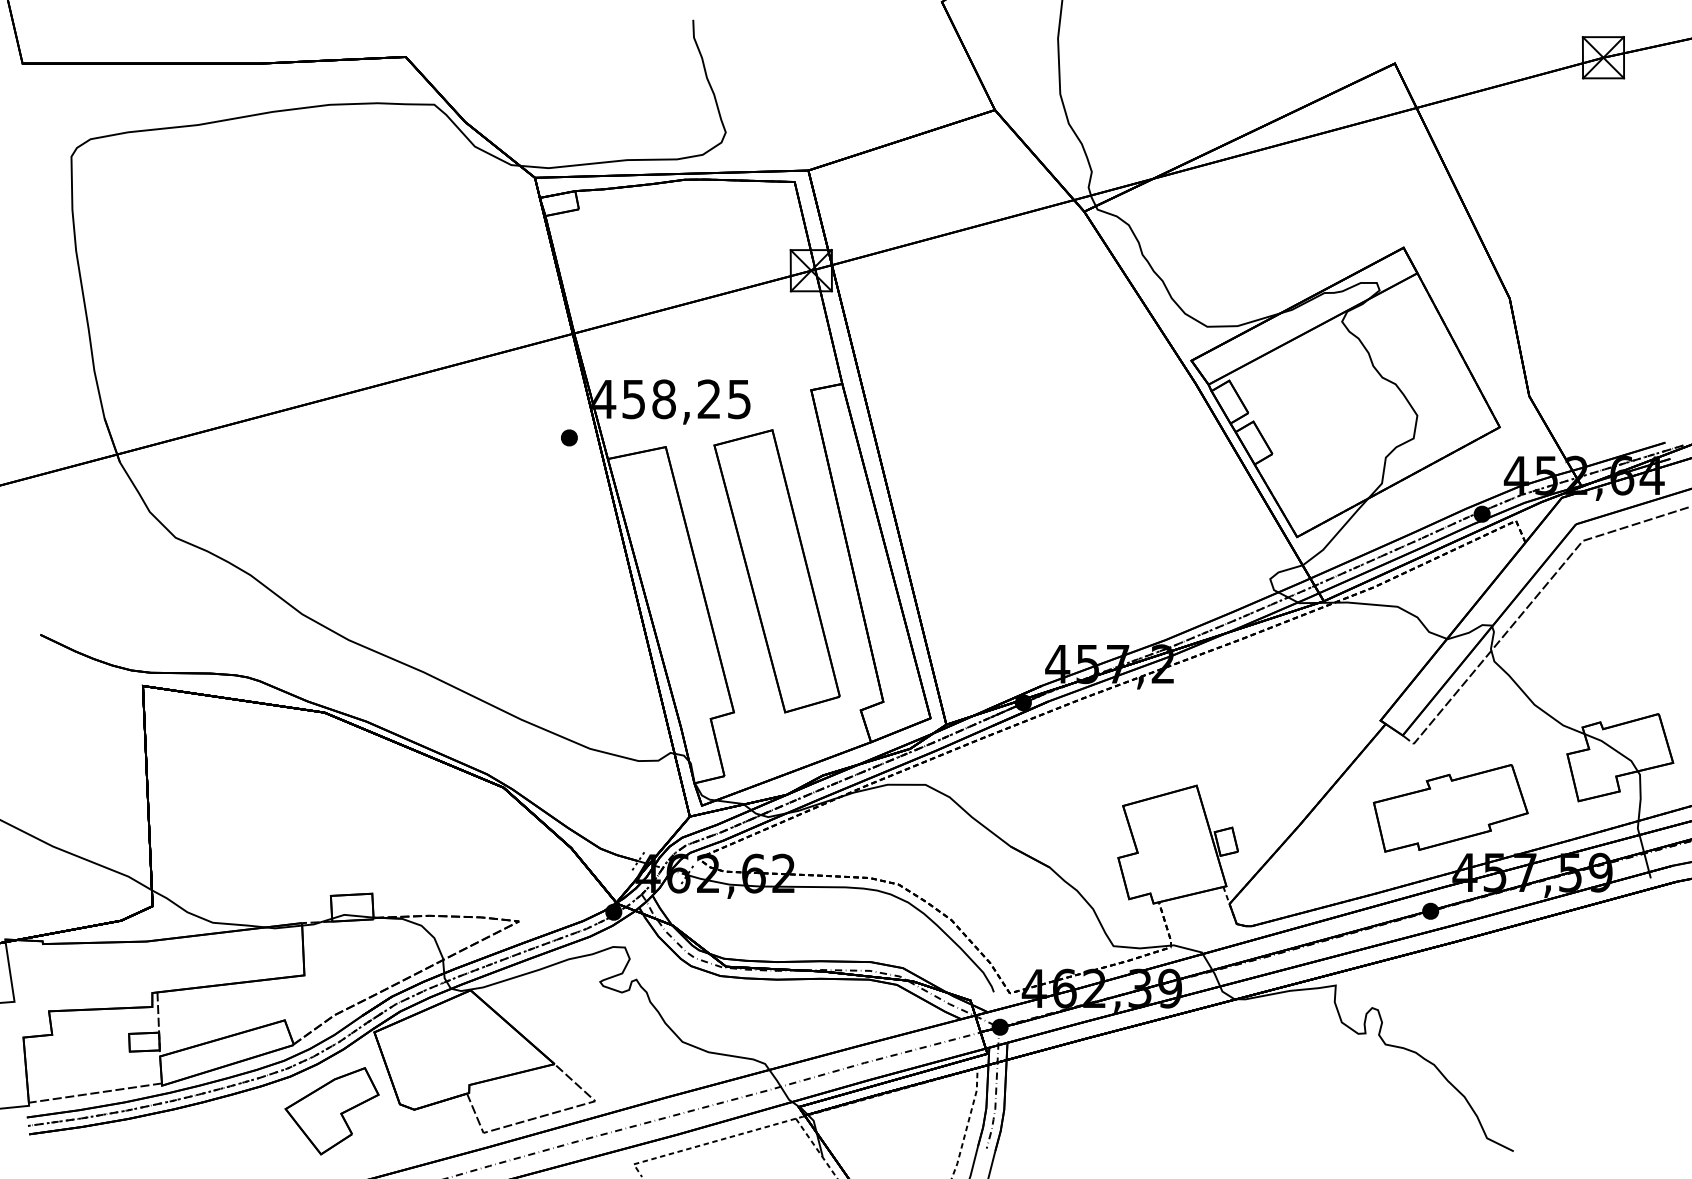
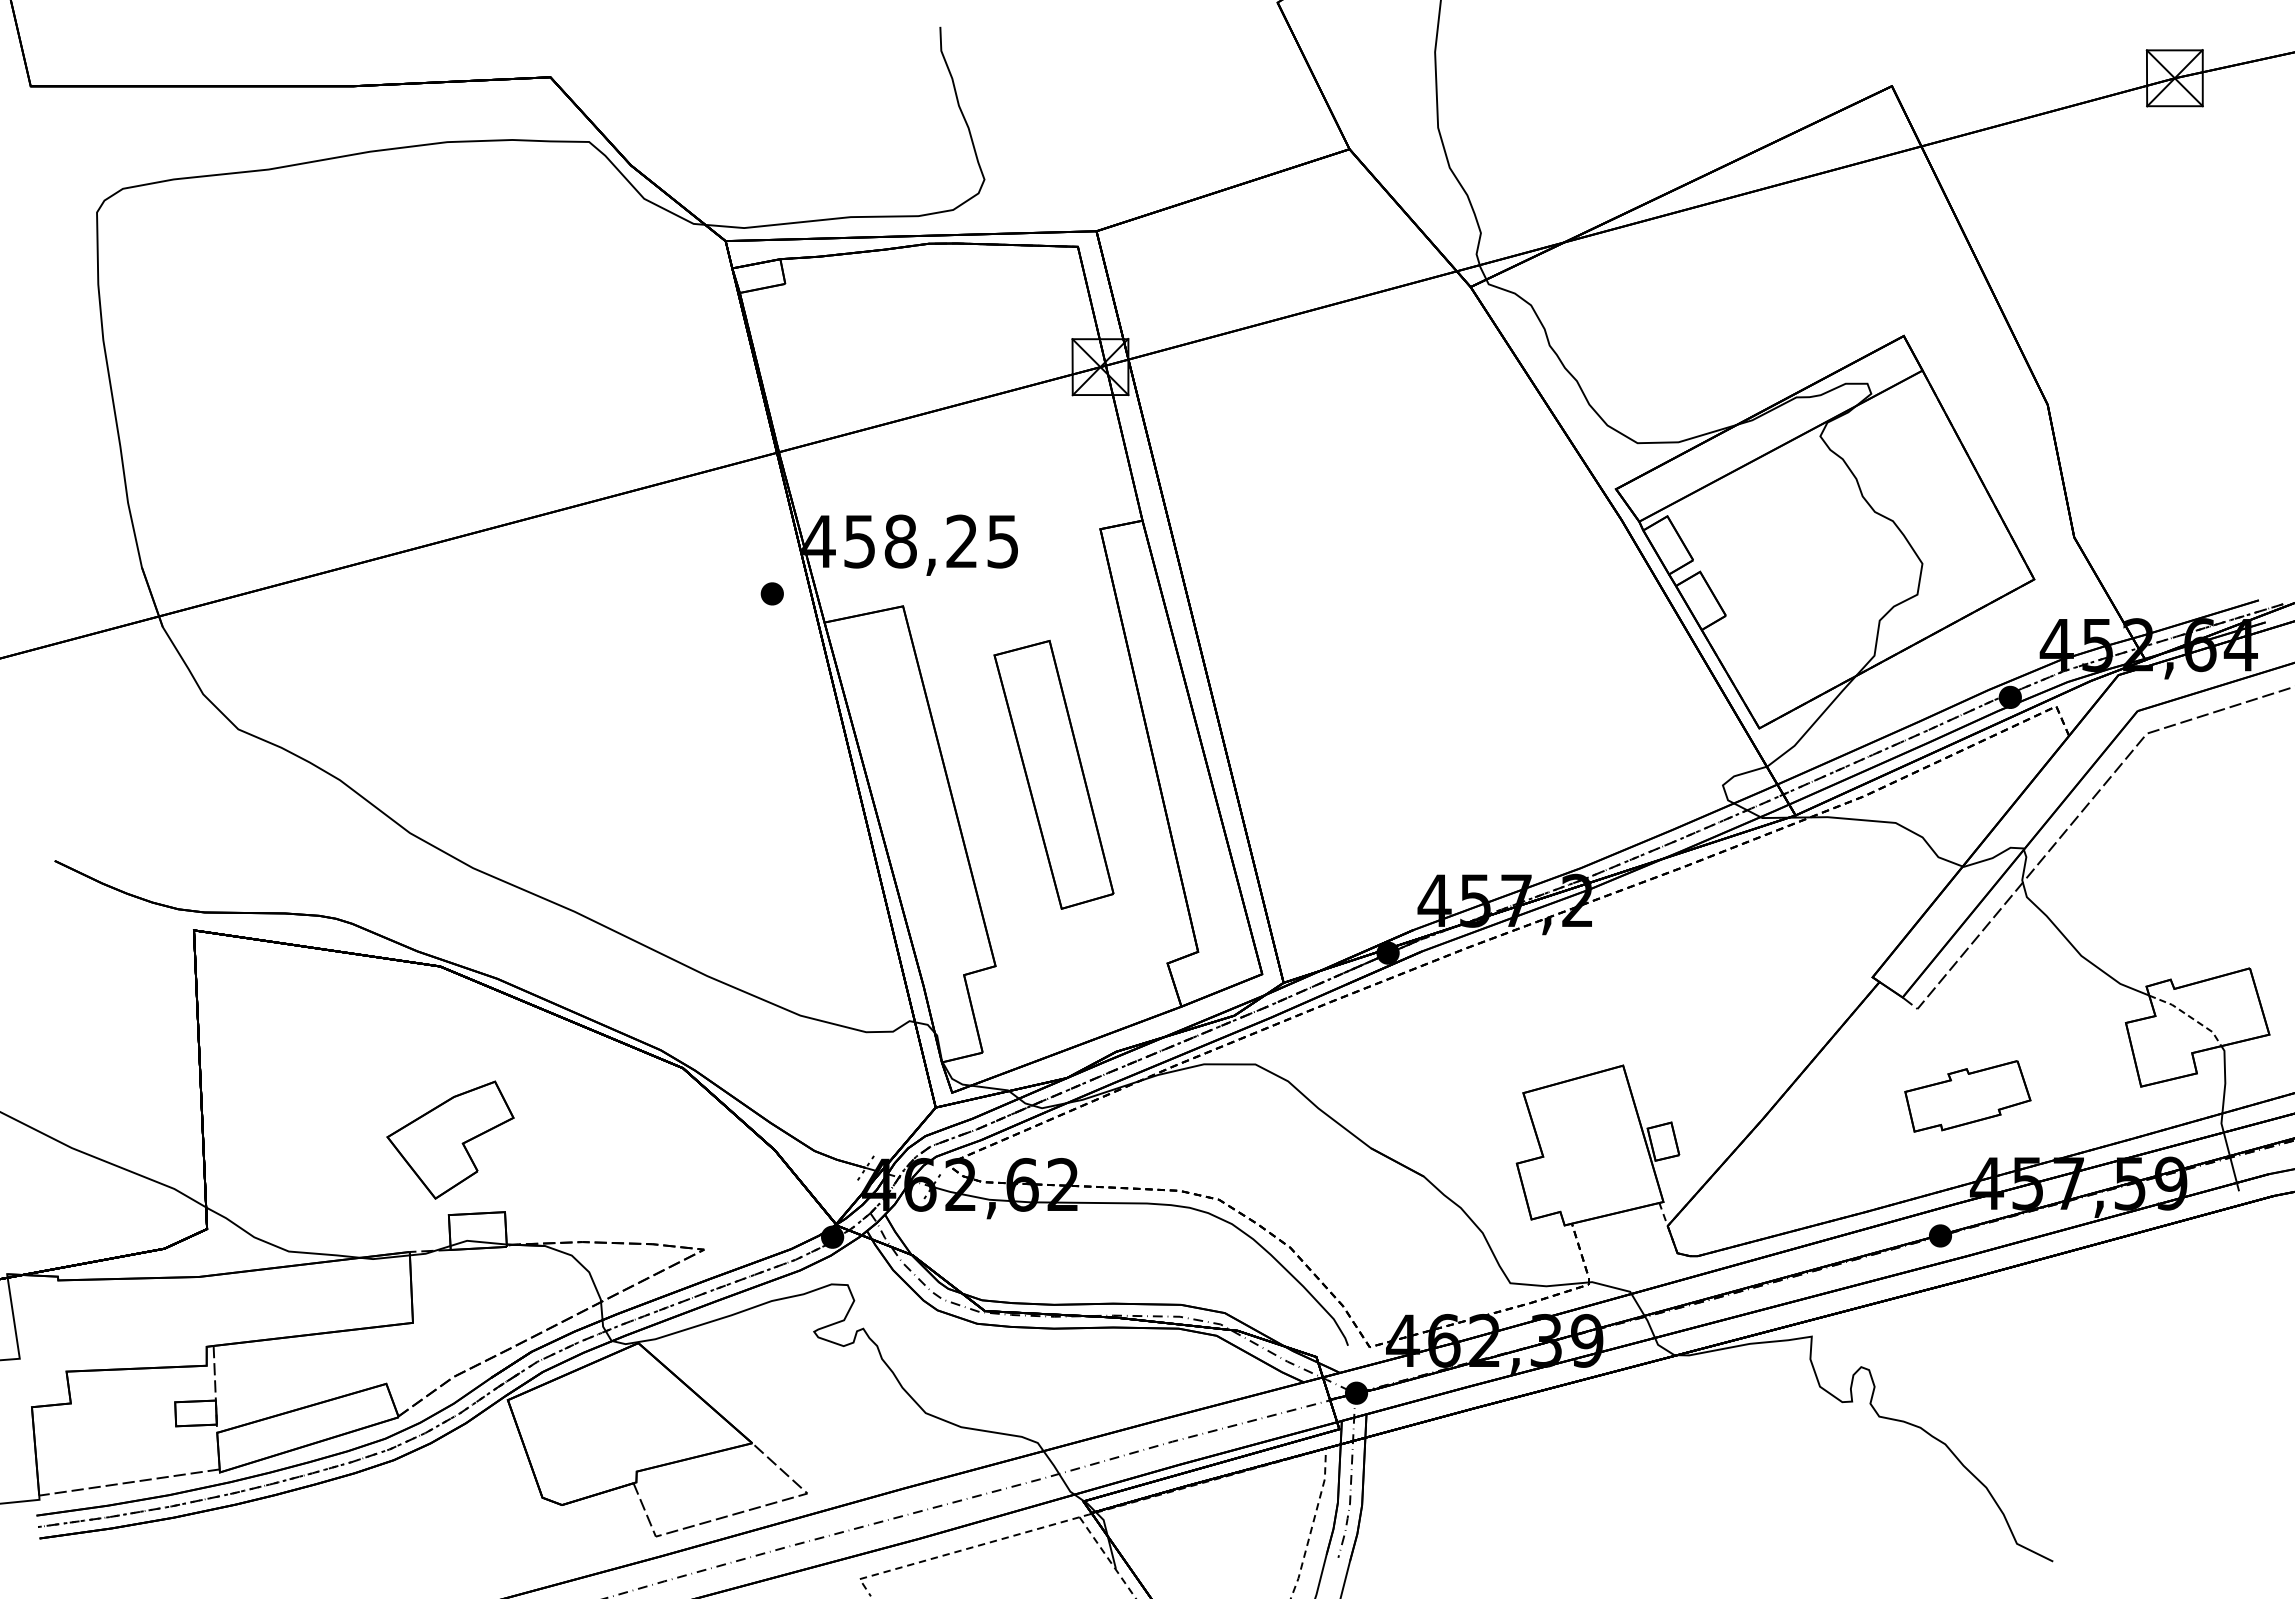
part: (776, 571) -> (1053, 774), size x0.7
line: (1614, 749) -> (2189, 1016), solid -> dashed
part: (1450, 808) -> (1967, 1096), size x0.6
part: (332, 1110) -> (450, 1139), moved

